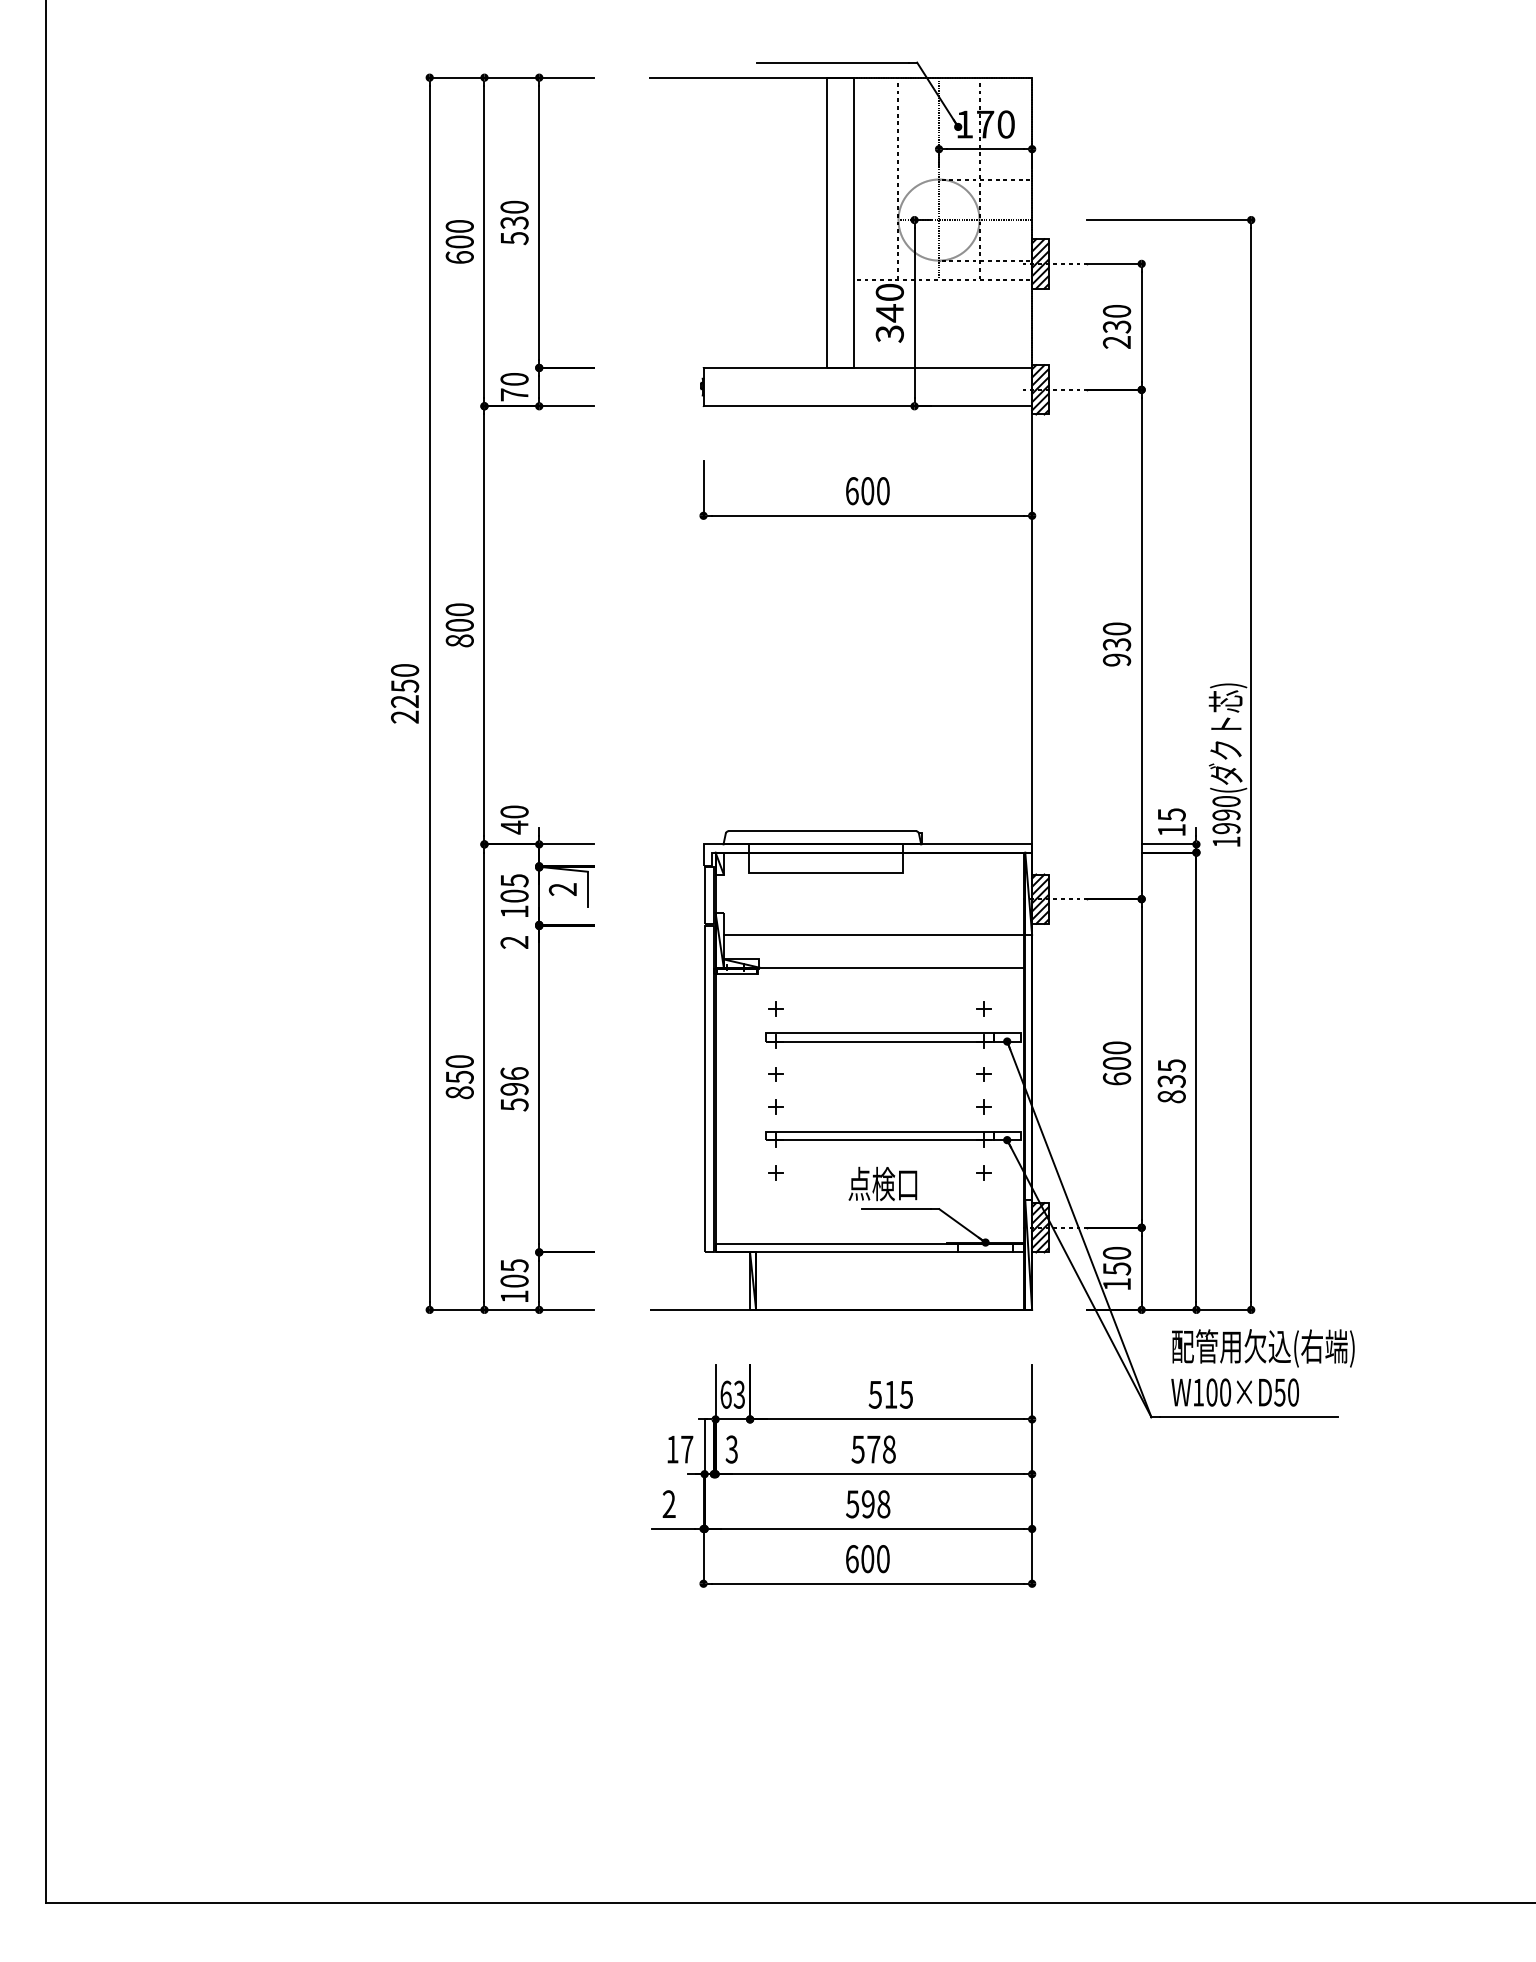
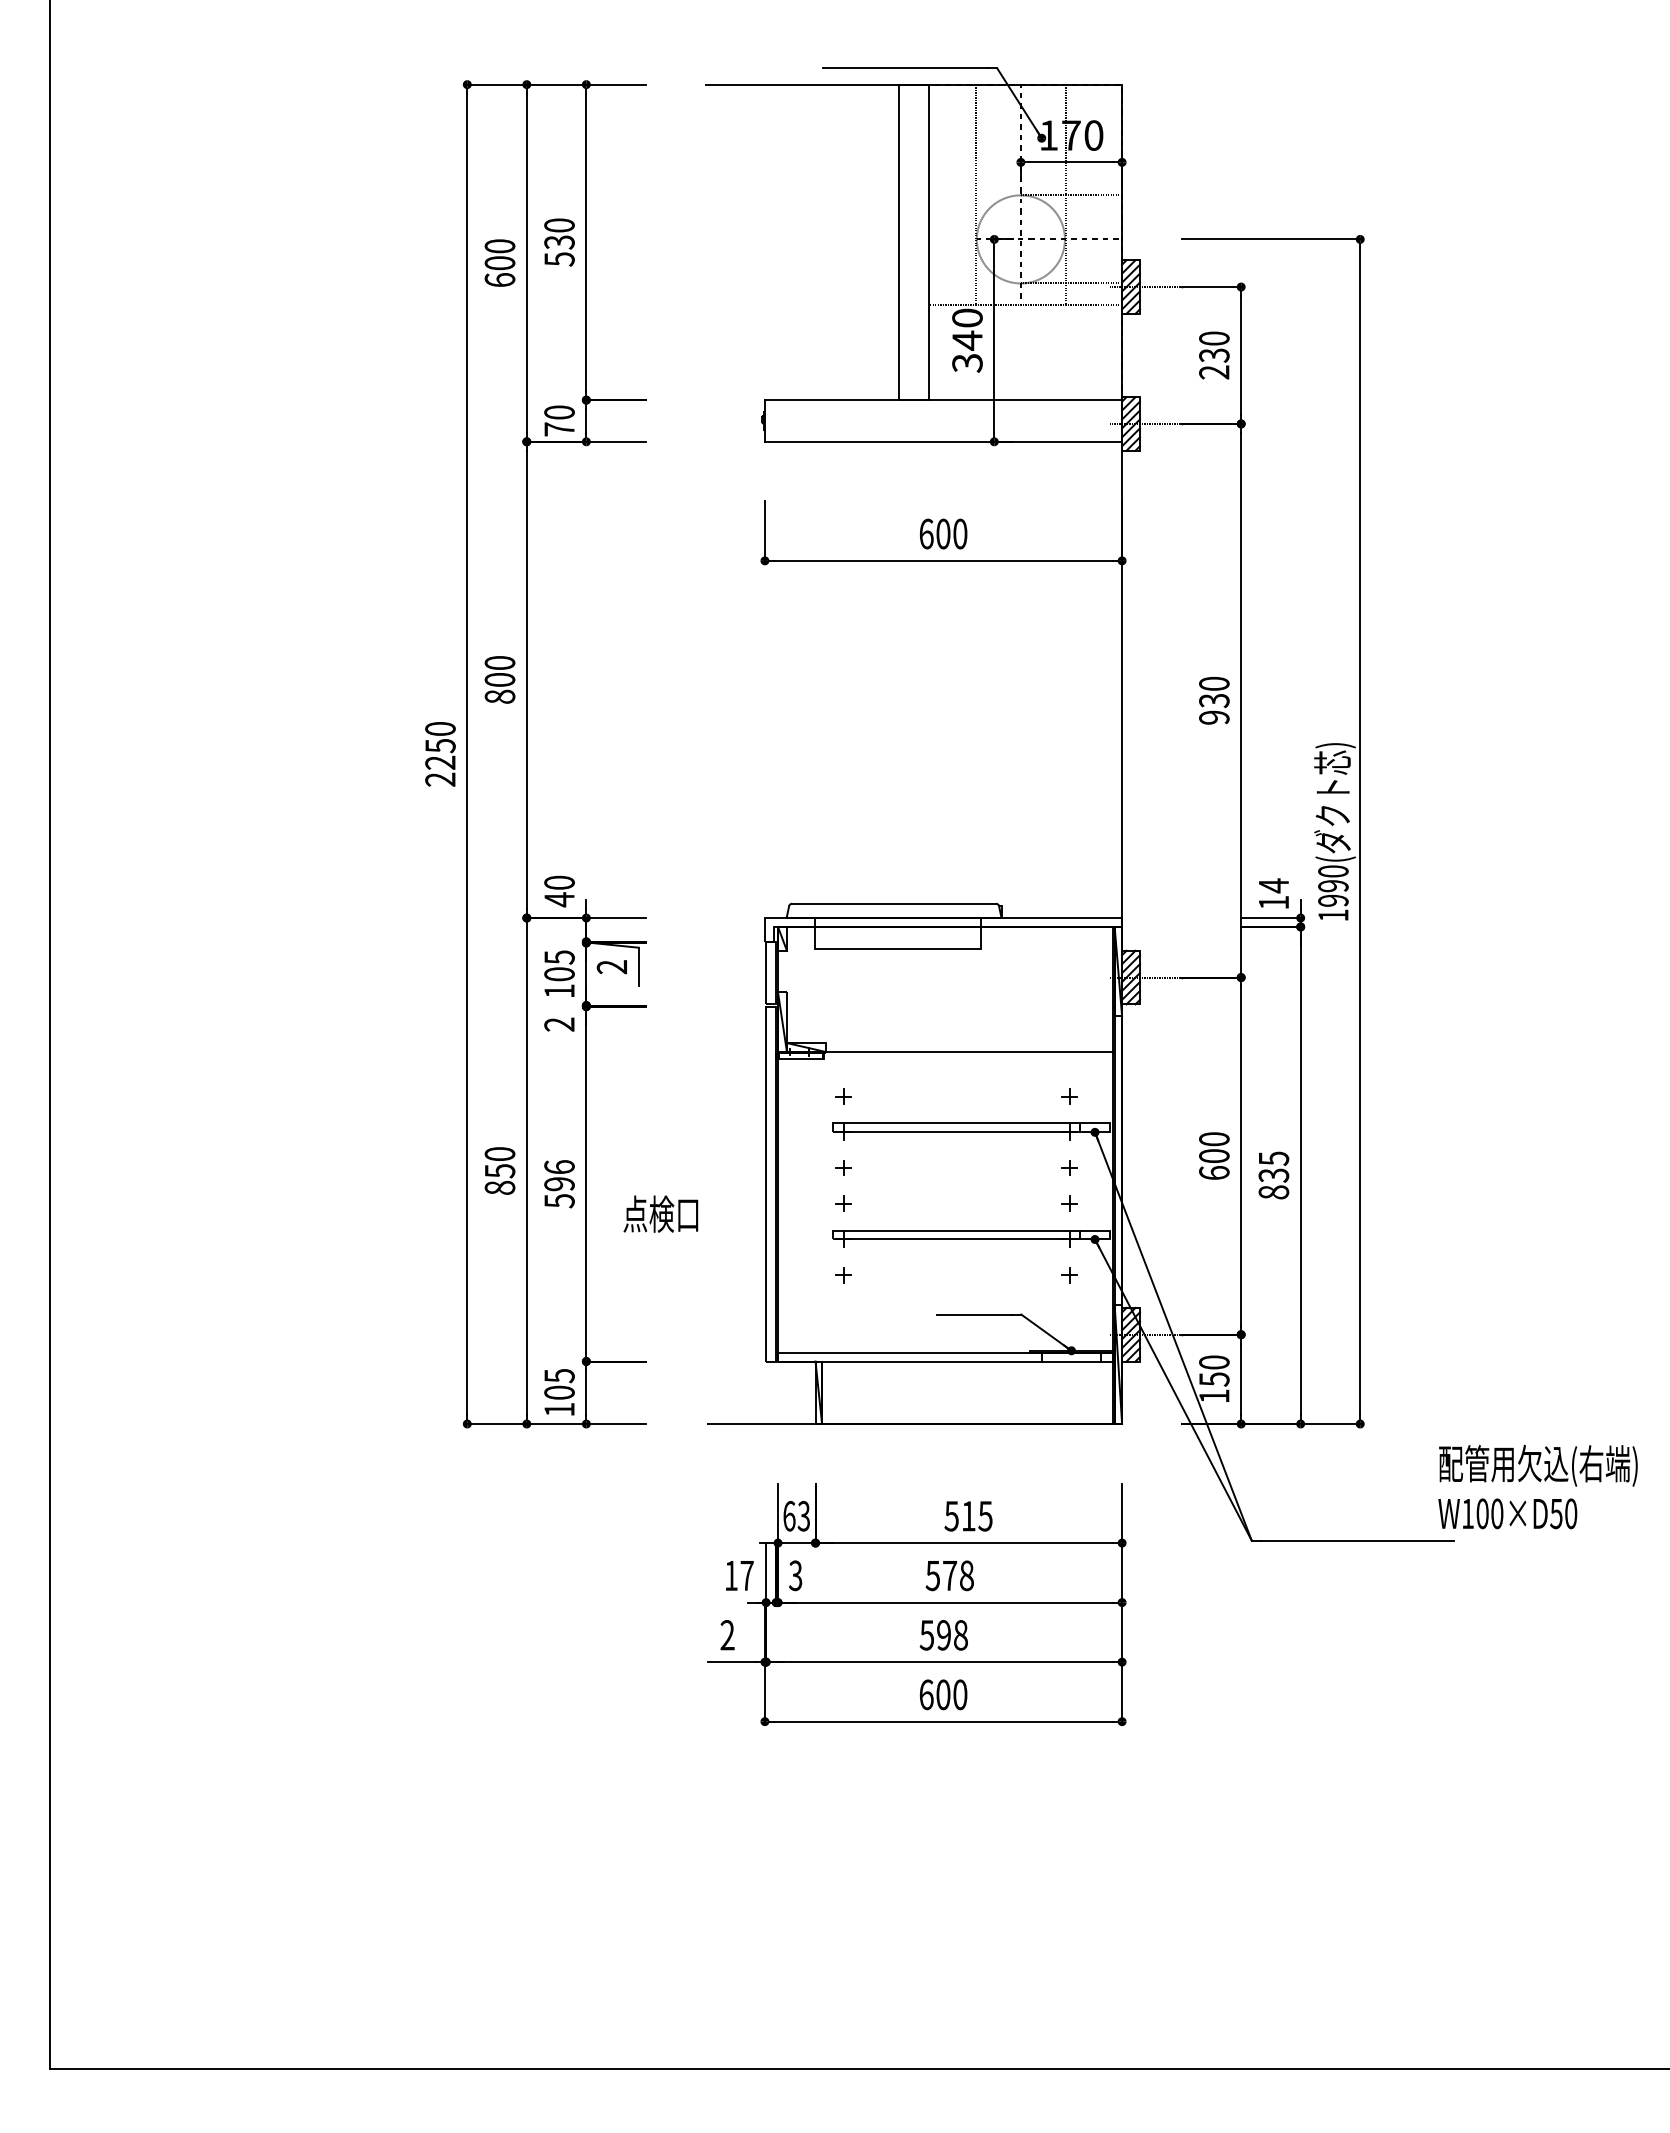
text: (1172, 814) -> (1274, 885), 15 -> 14
line: (873, 935) -> (949, 1016), removed
text: (882, 1183) -> (660, 1213), moved
text: (1262, 1367) -> (1537, 1486), moved

